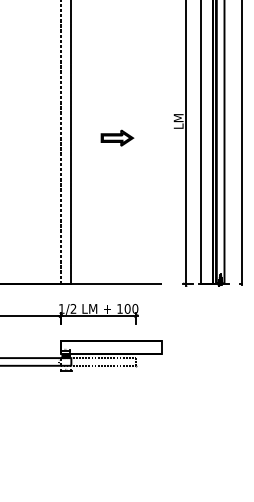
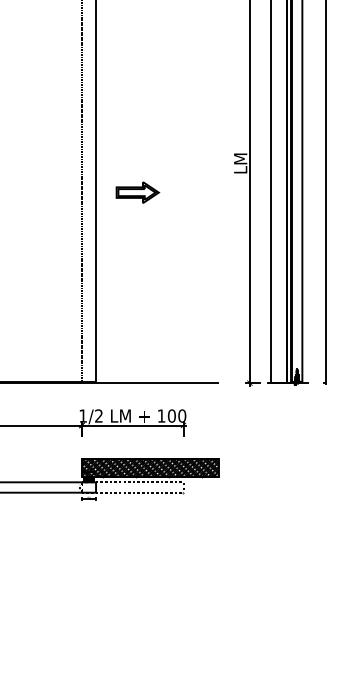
part: (117, 137) -> (137, 191), moved
hatch: (111, 347) -> (150, 468), added

